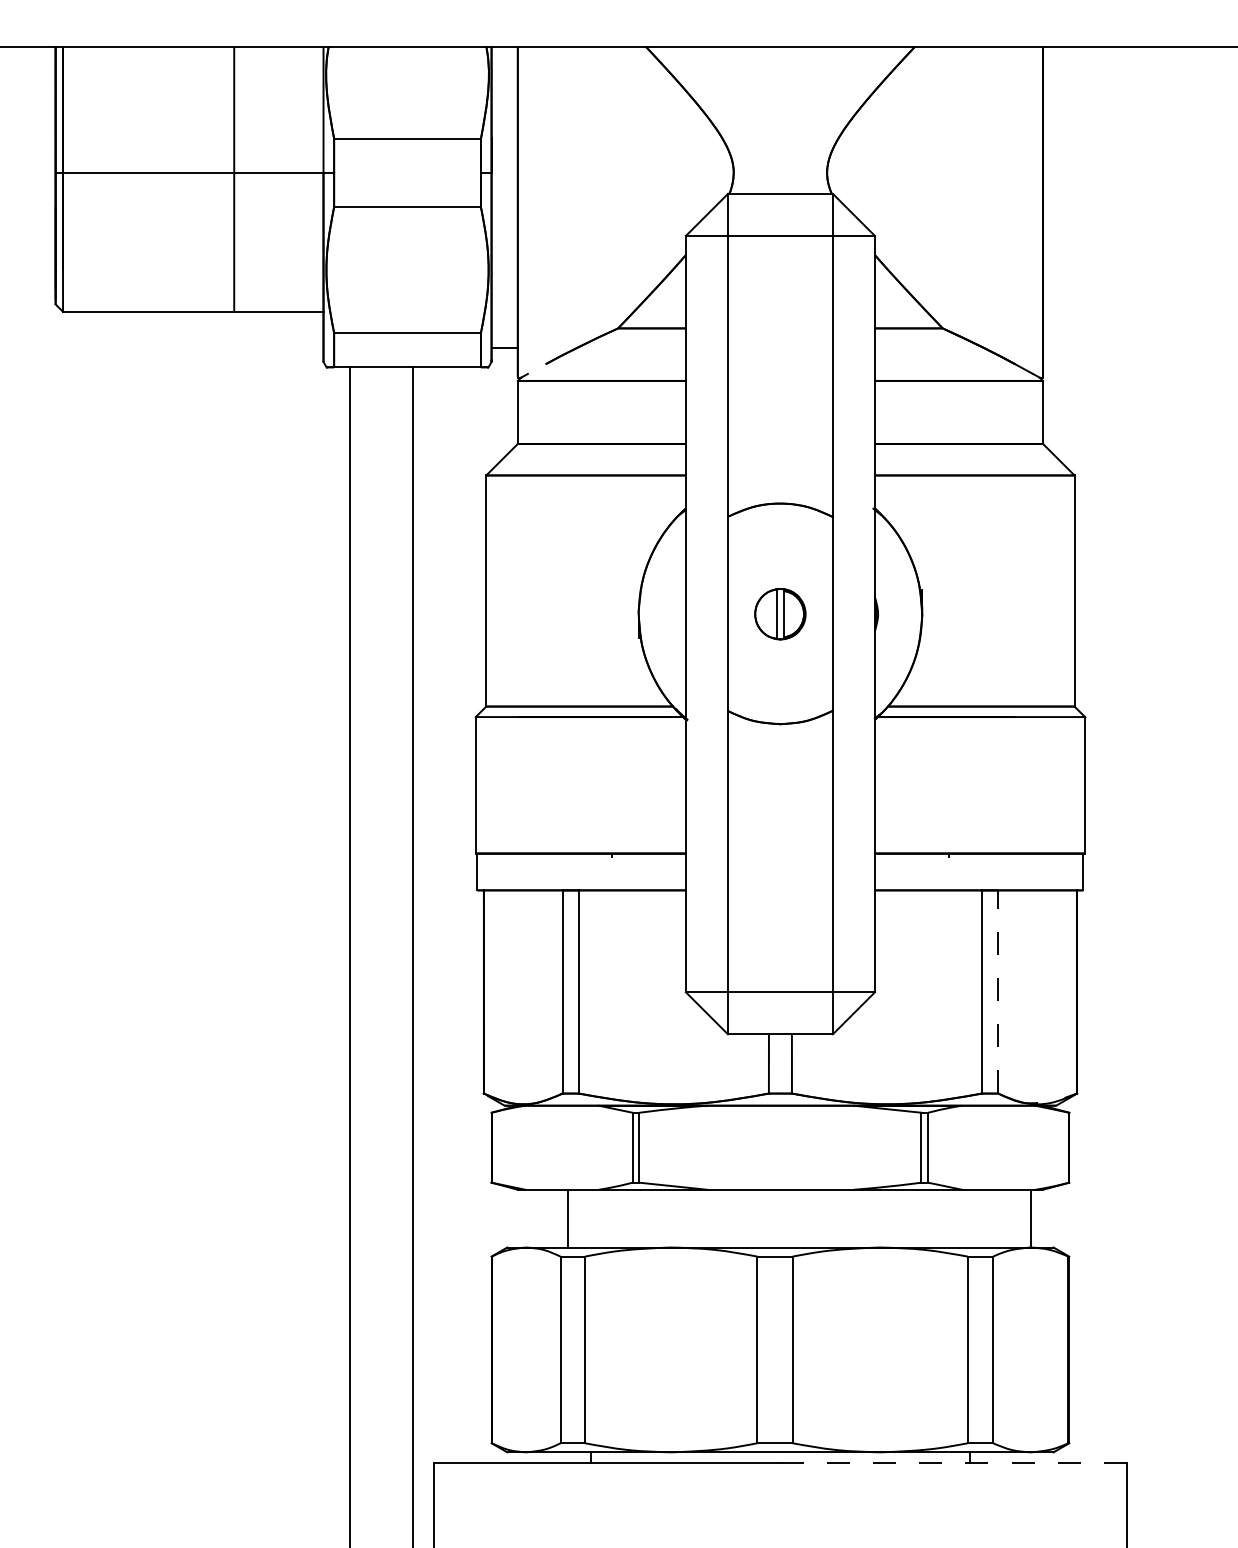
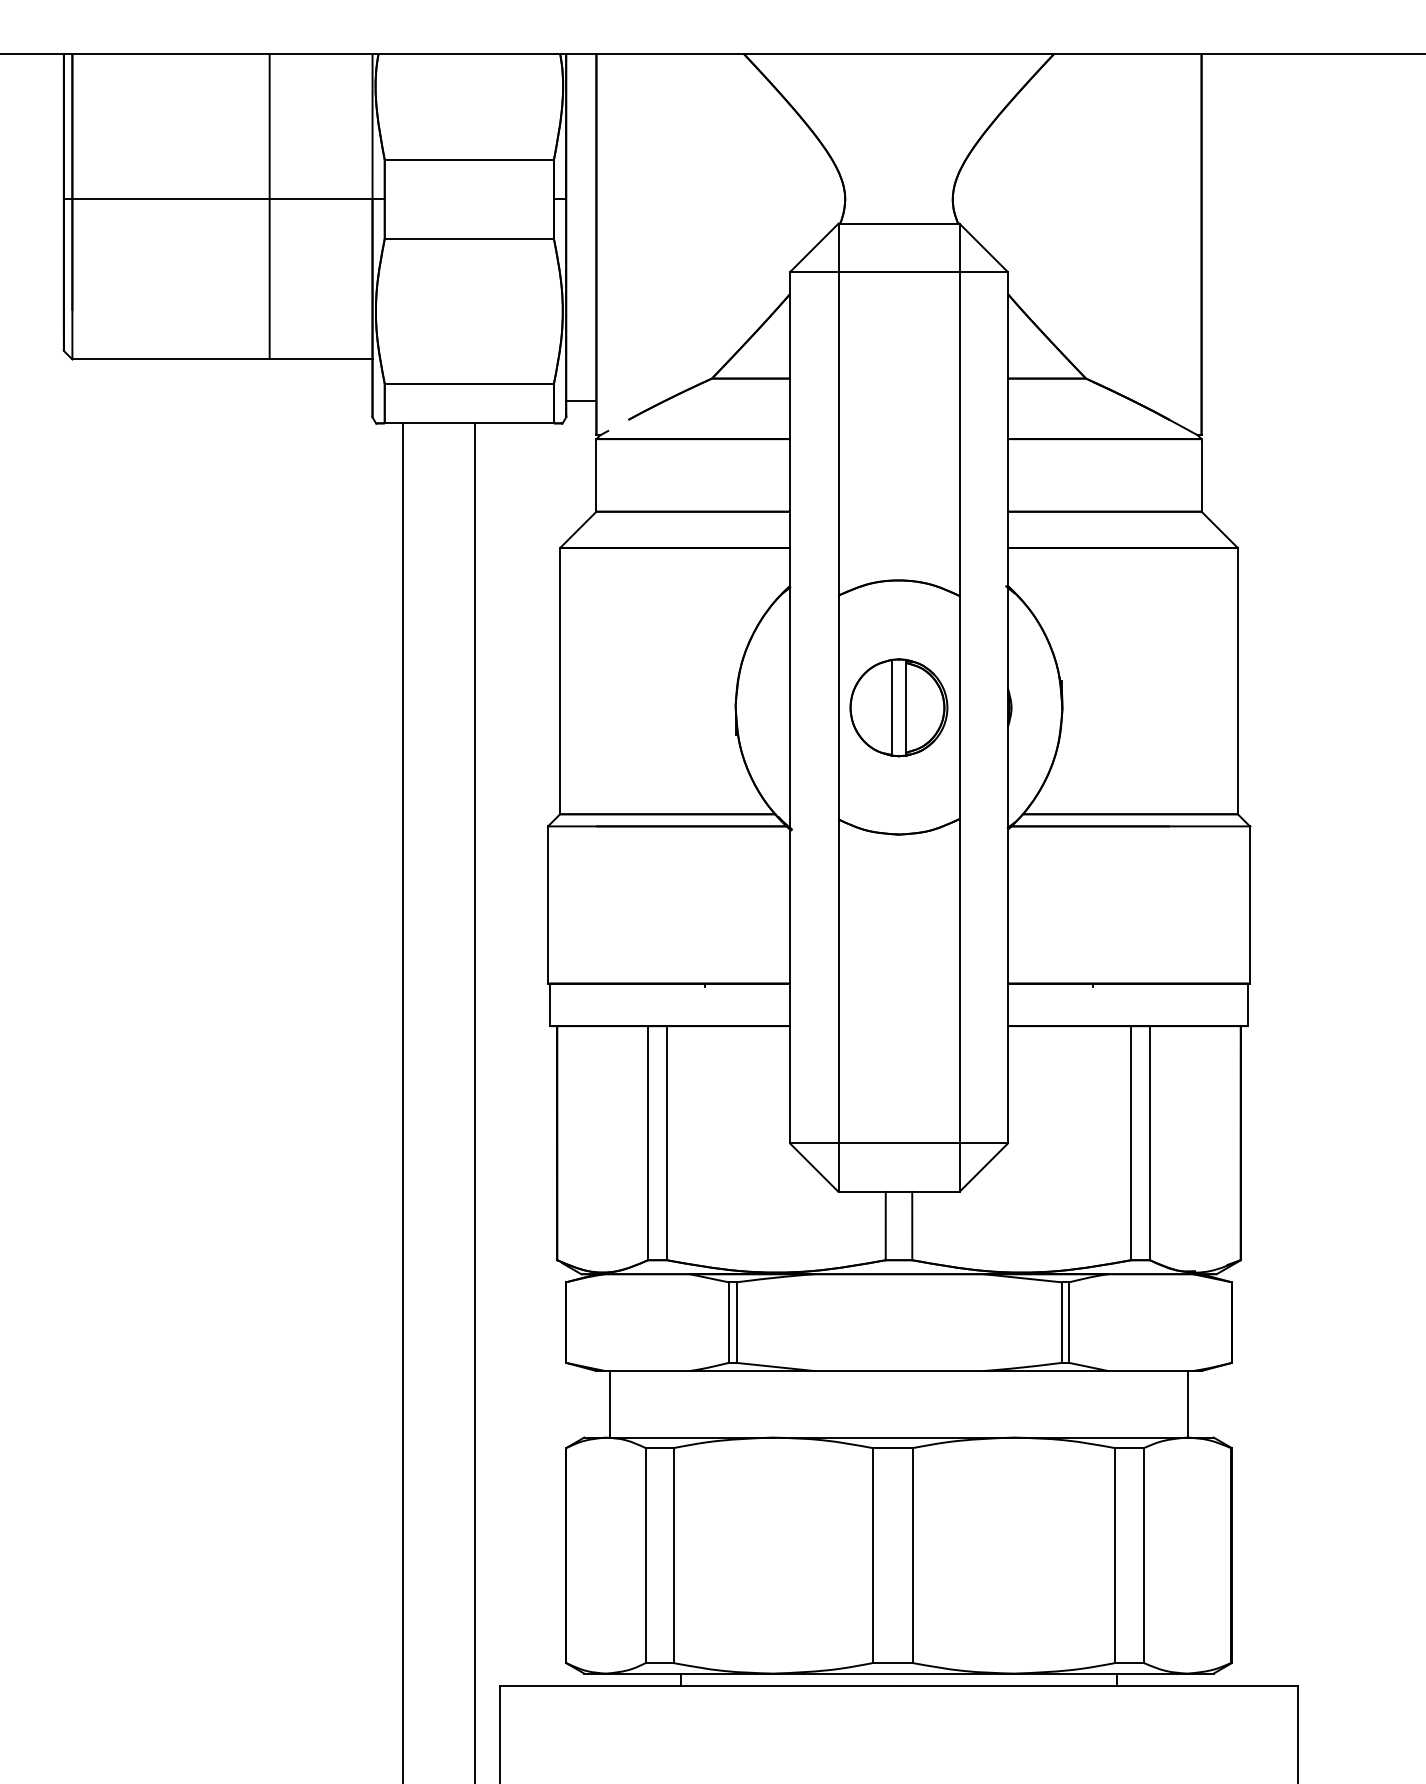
part: (779, 613) -> (898, 707), size x1.67
line: (997, 991) -> (1149, 1142), dashed -> solid
line: (567, 1218) -> (609, 1404), moved
line: (953, 1462) -> (1098, 1685), dashed -> solid

